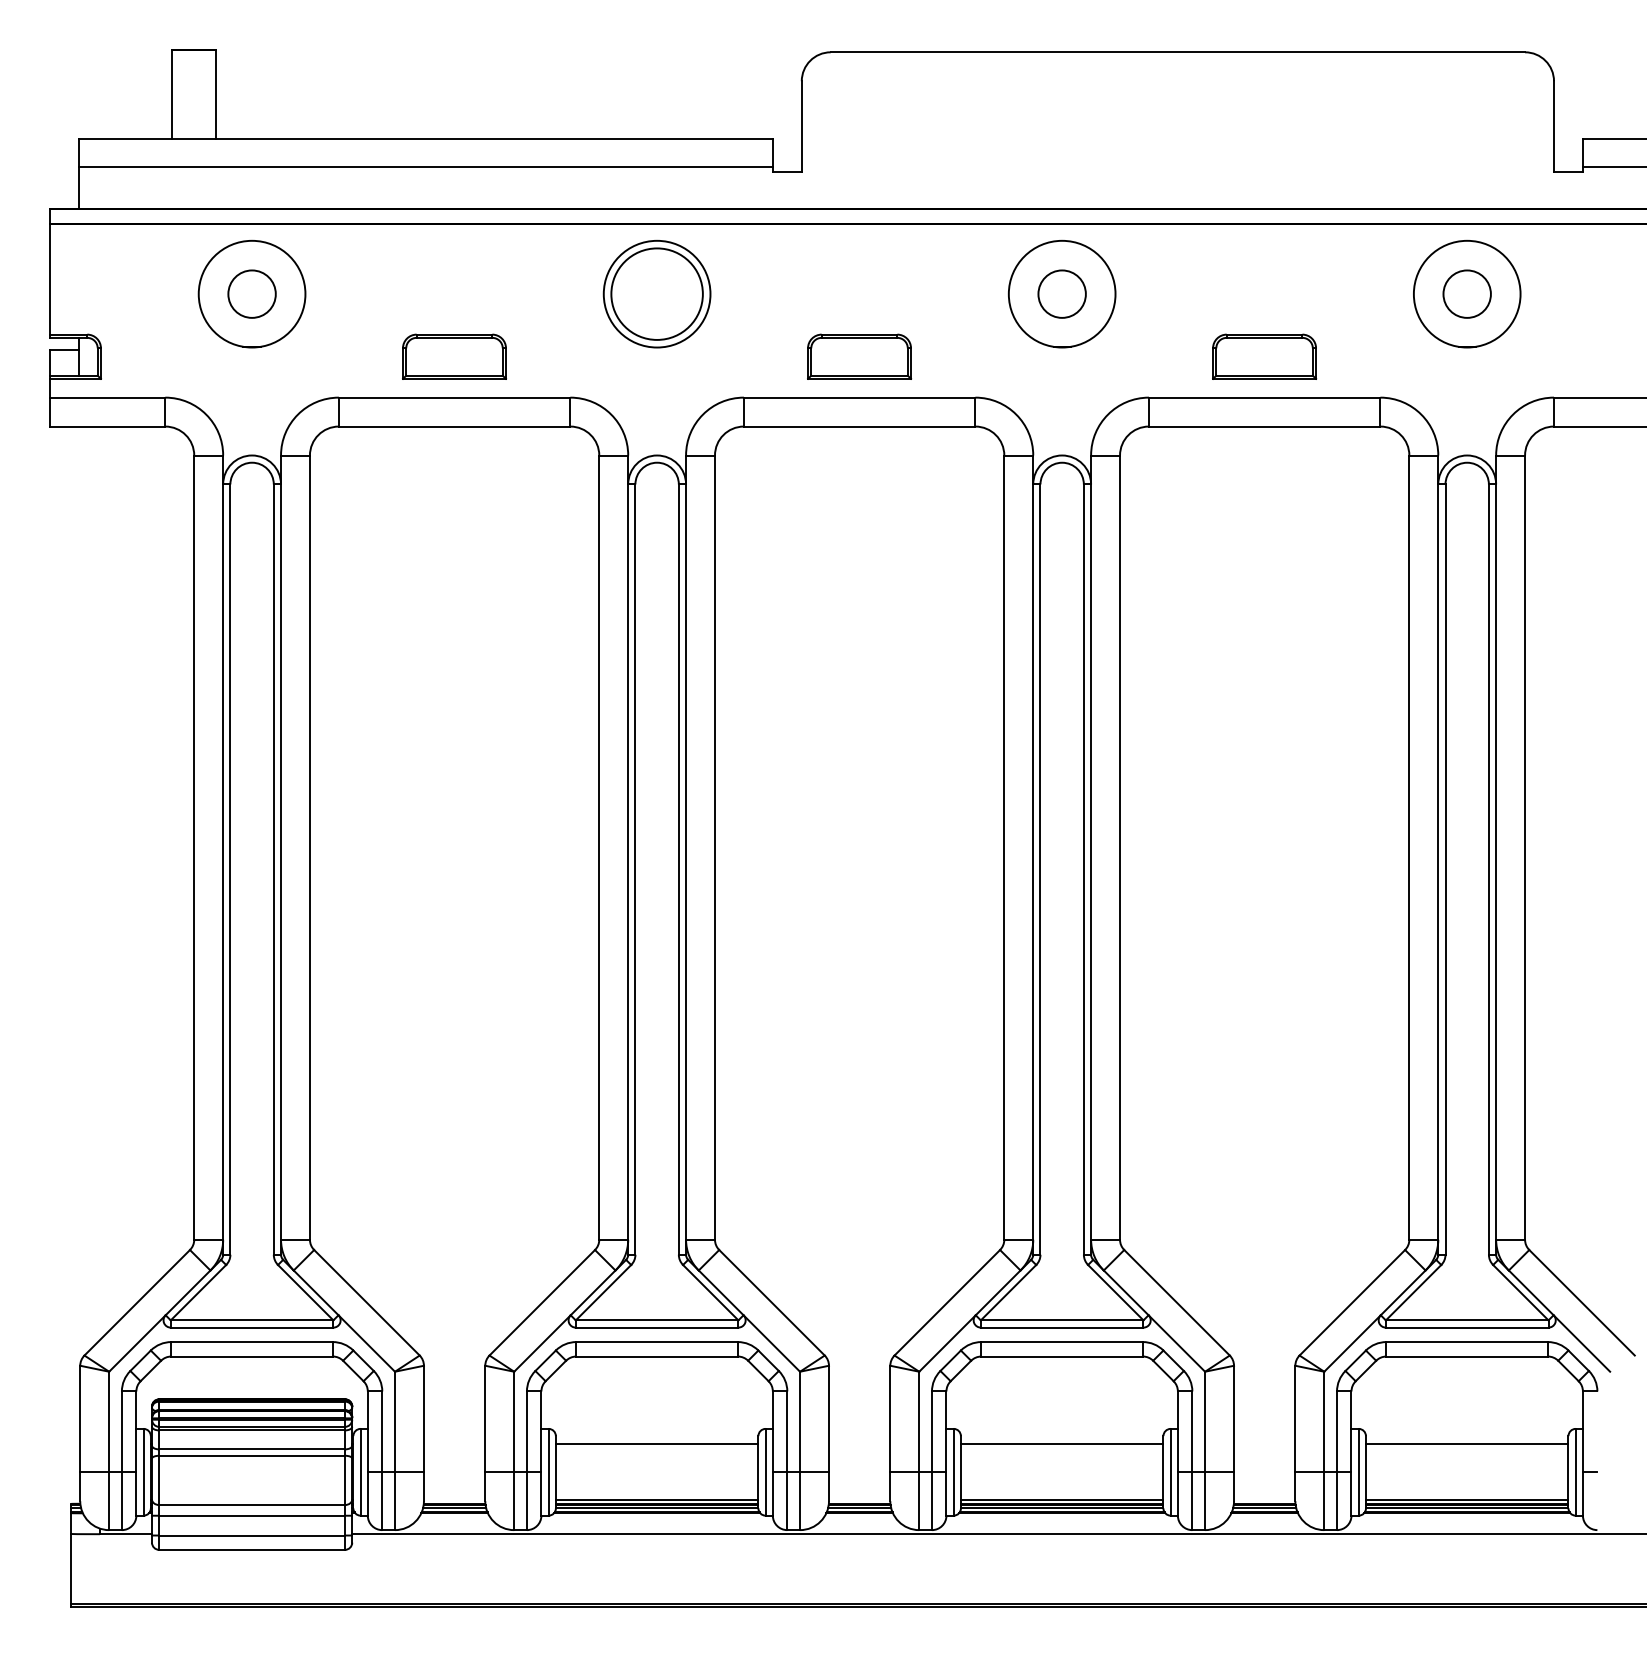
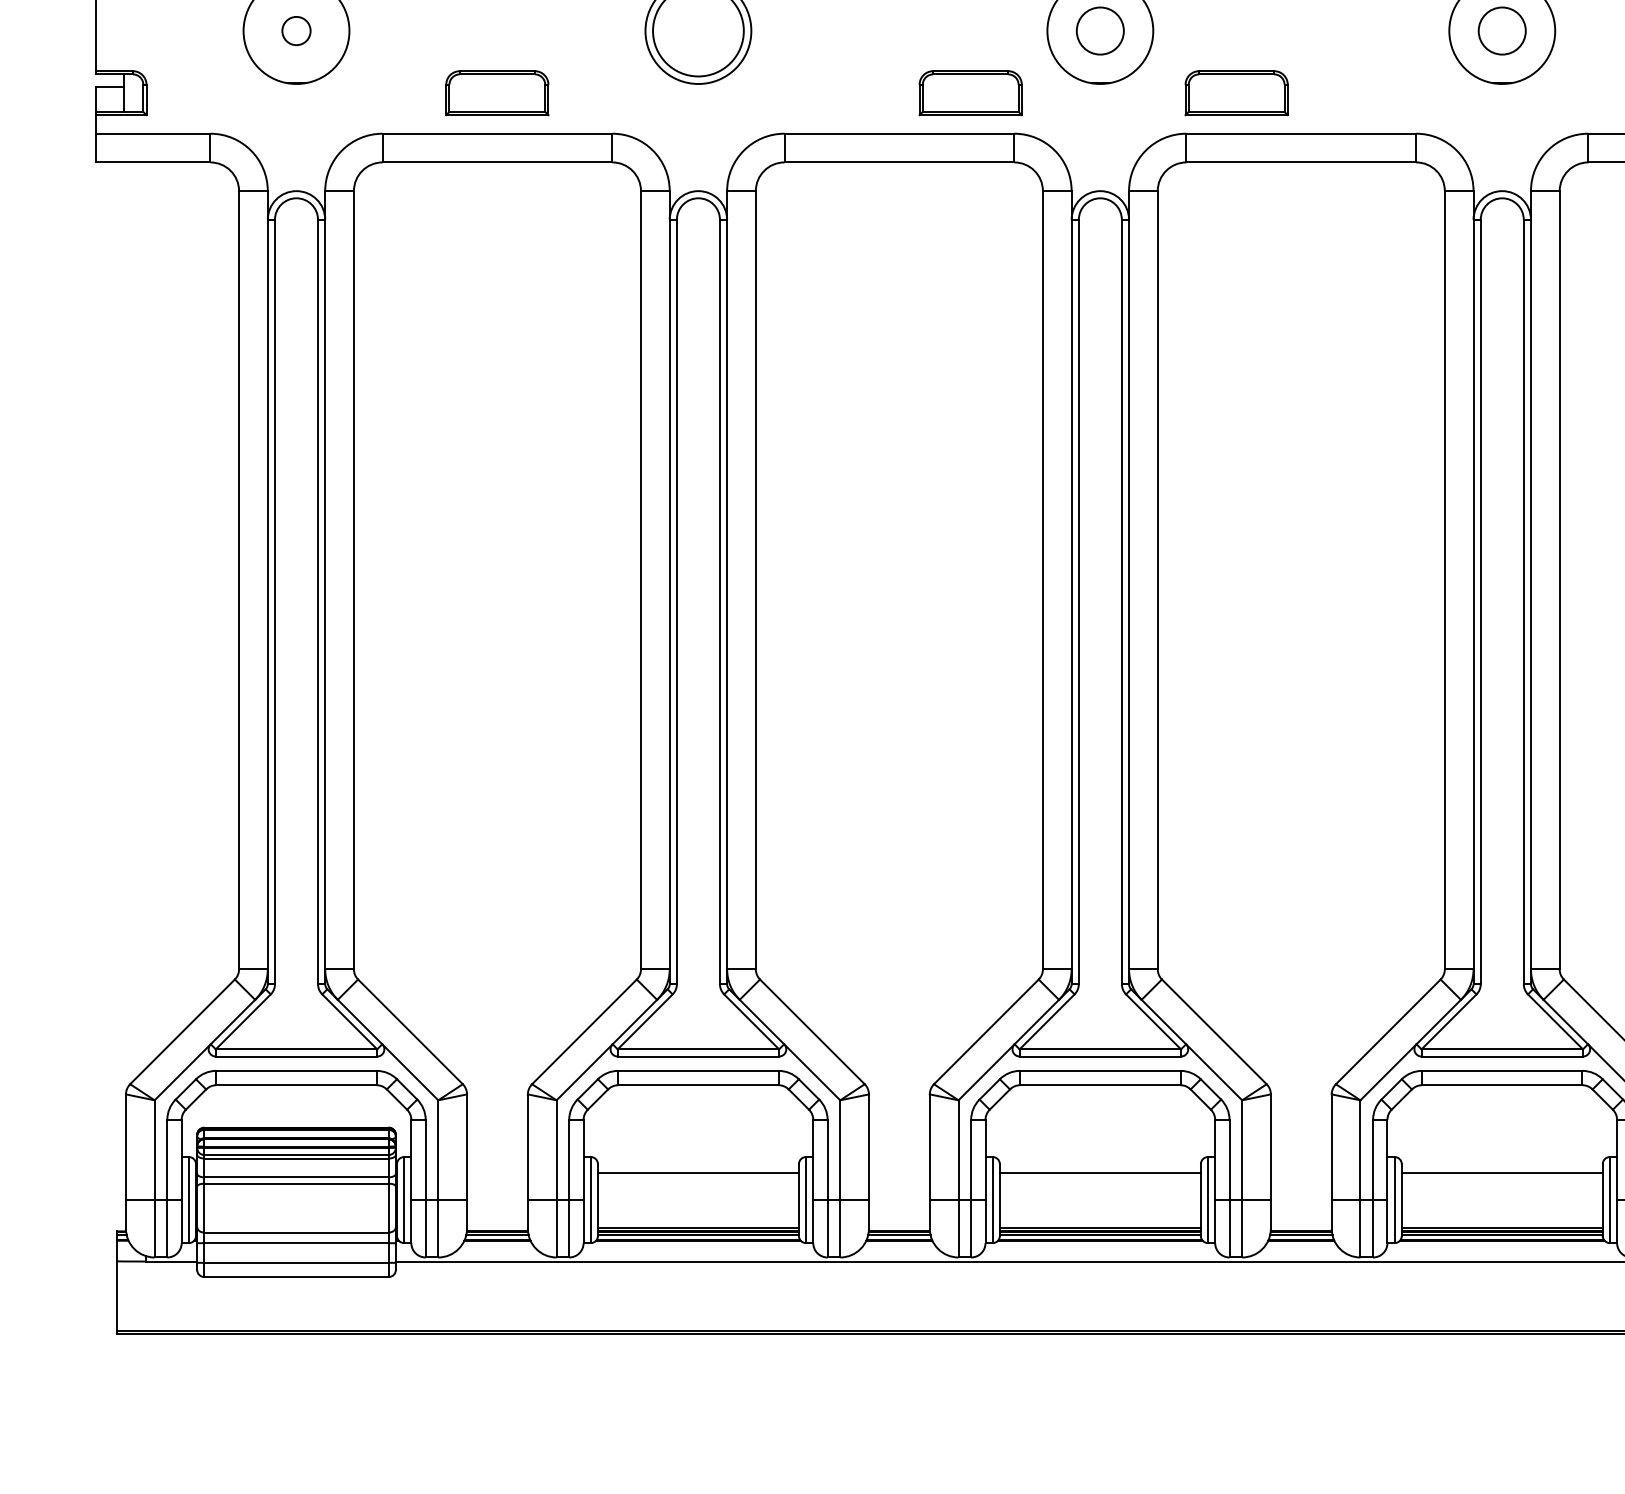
circle: (251, 293) -> (295, 30), size x0.6
part: (859, 356) -> (970, 92), moved
part: (1264, 356) -> (1236, 92), moved

